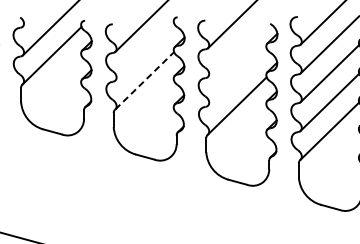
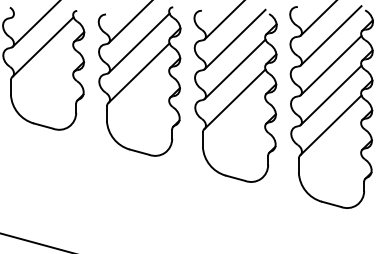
line: (236, 48) -> (234, 39), added
line: (144, 51) -> (138, 42), added
line: (236, 77) -> (234, 69), added
line: (145, 81) -> (139, 73), dashed -> solid

